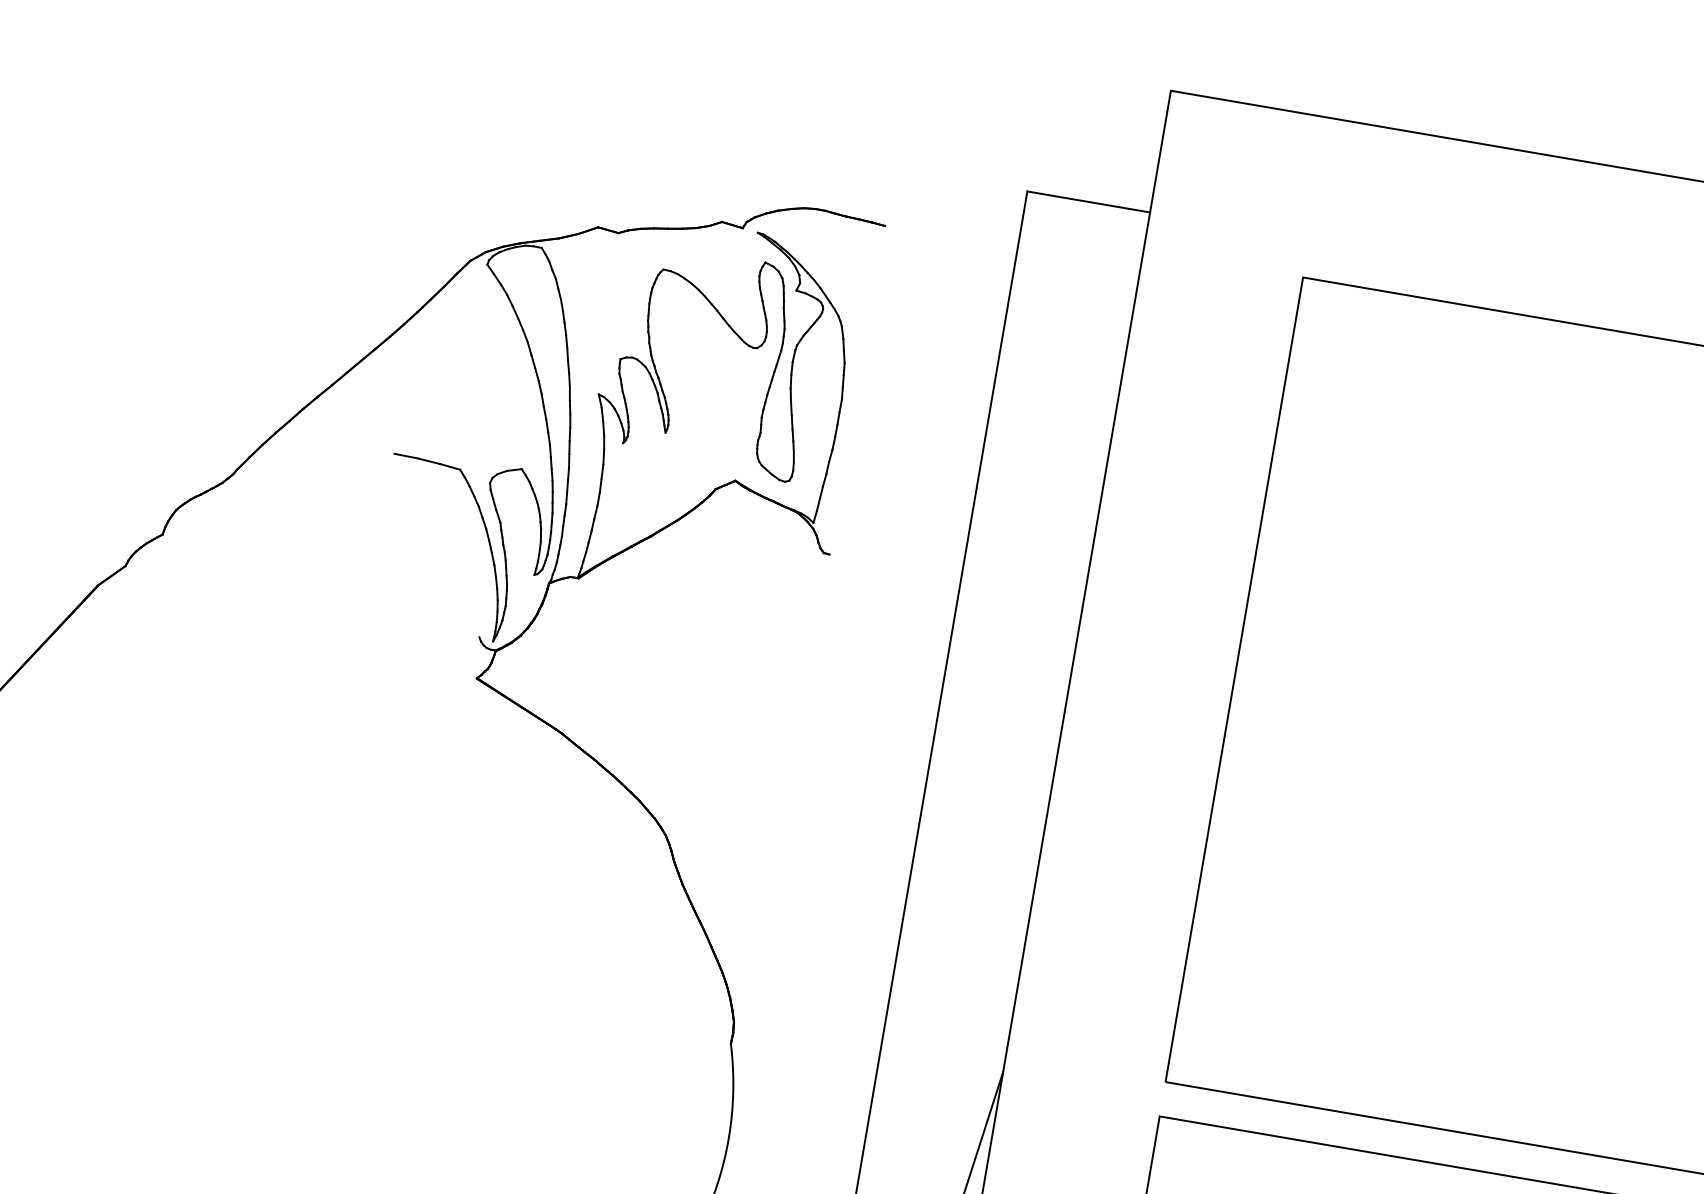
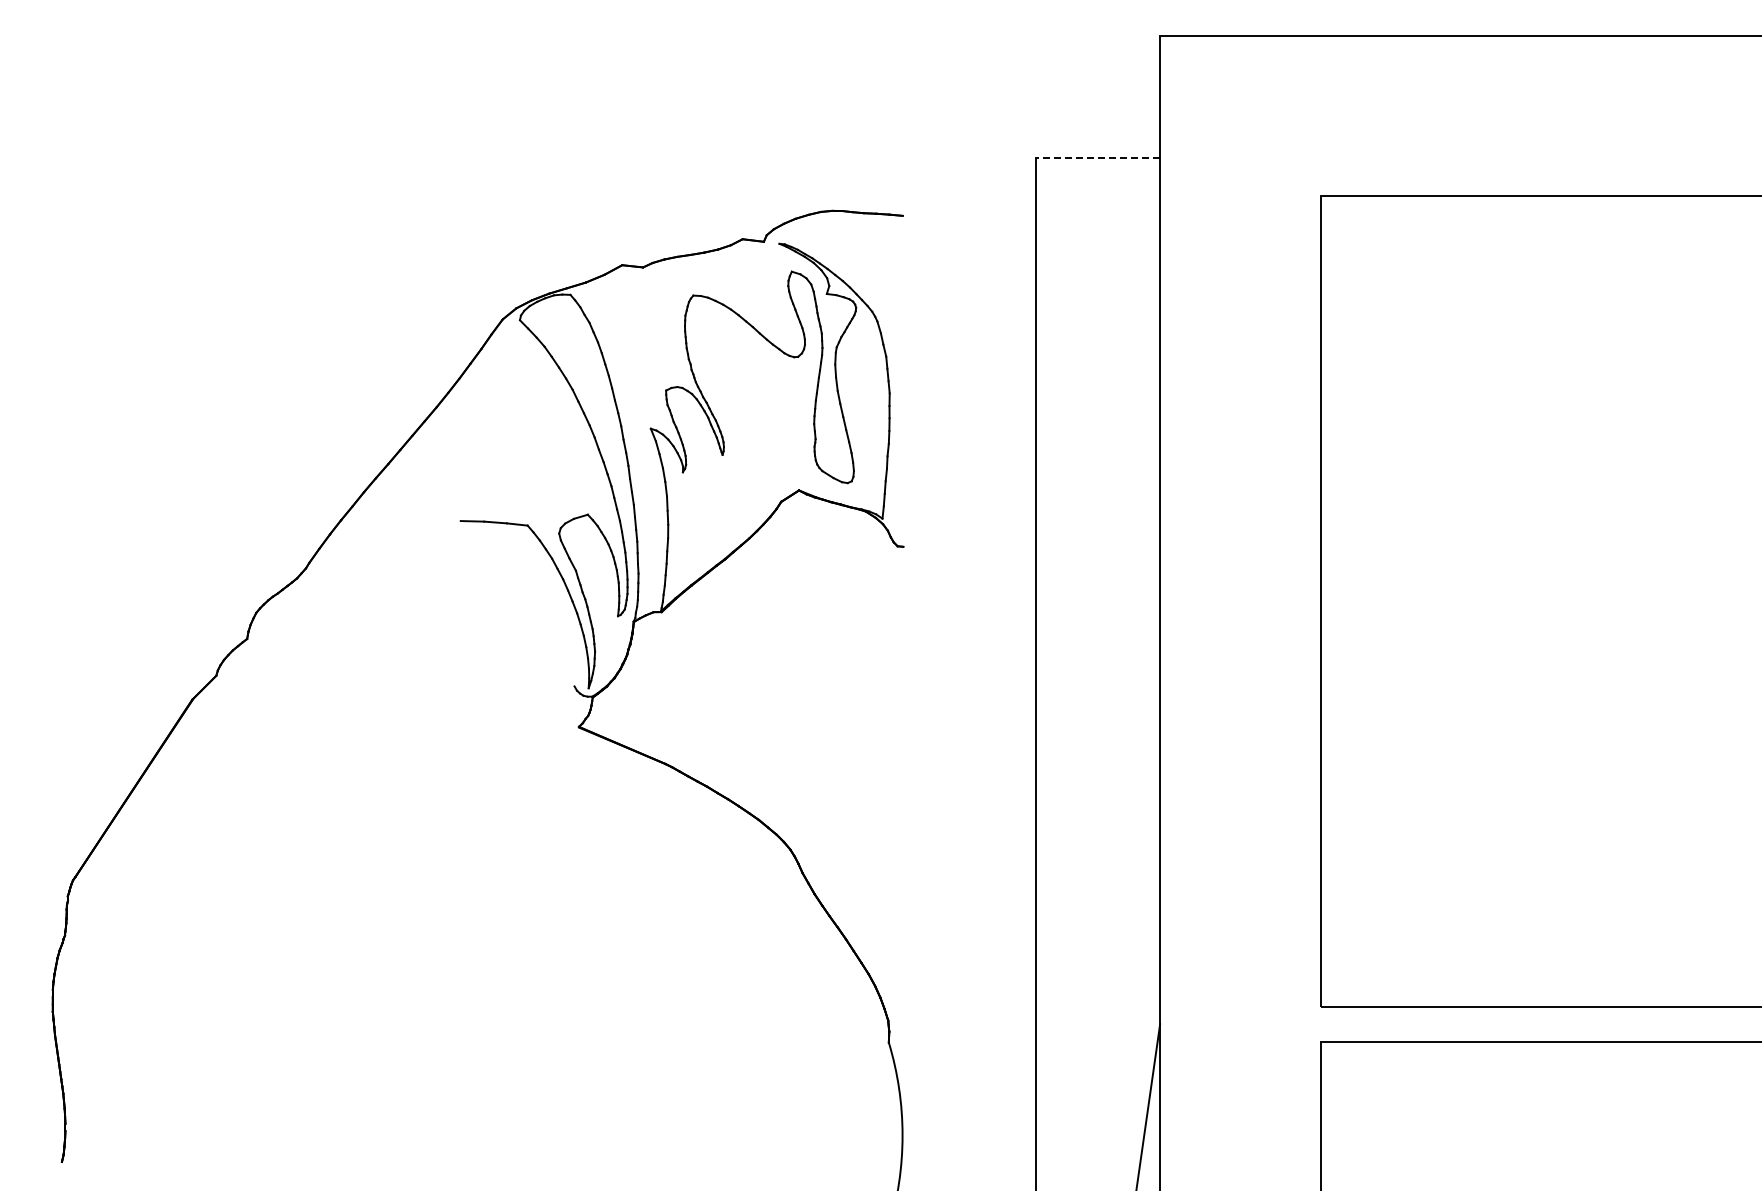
line: (1088, 202) -> (1098, 158), solid -> dashed

